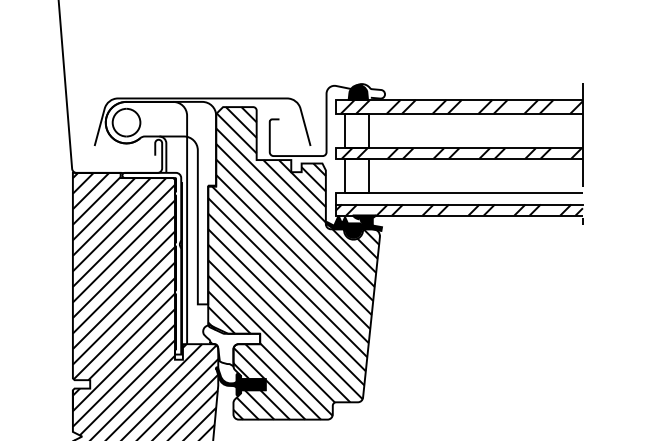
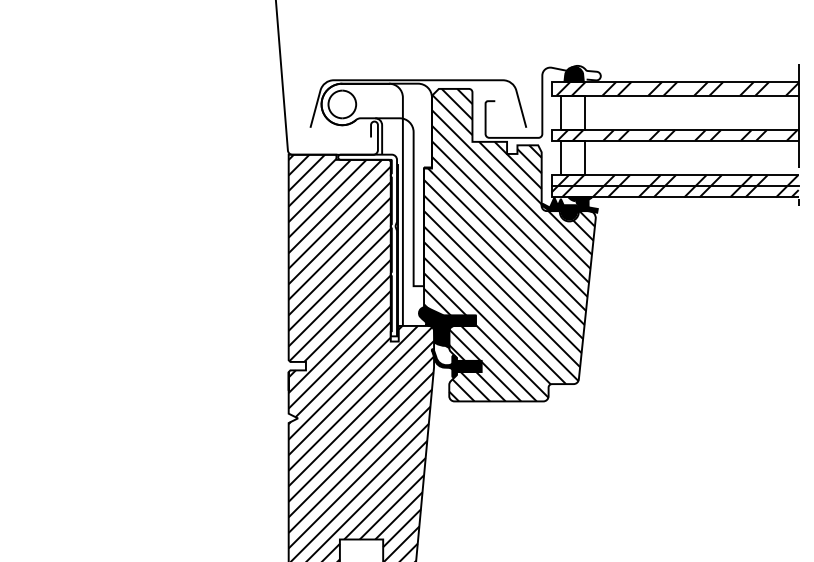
hatch: (461, 198) -> (677, 180), added
fill: (231, 345) -> (447, 327), added

